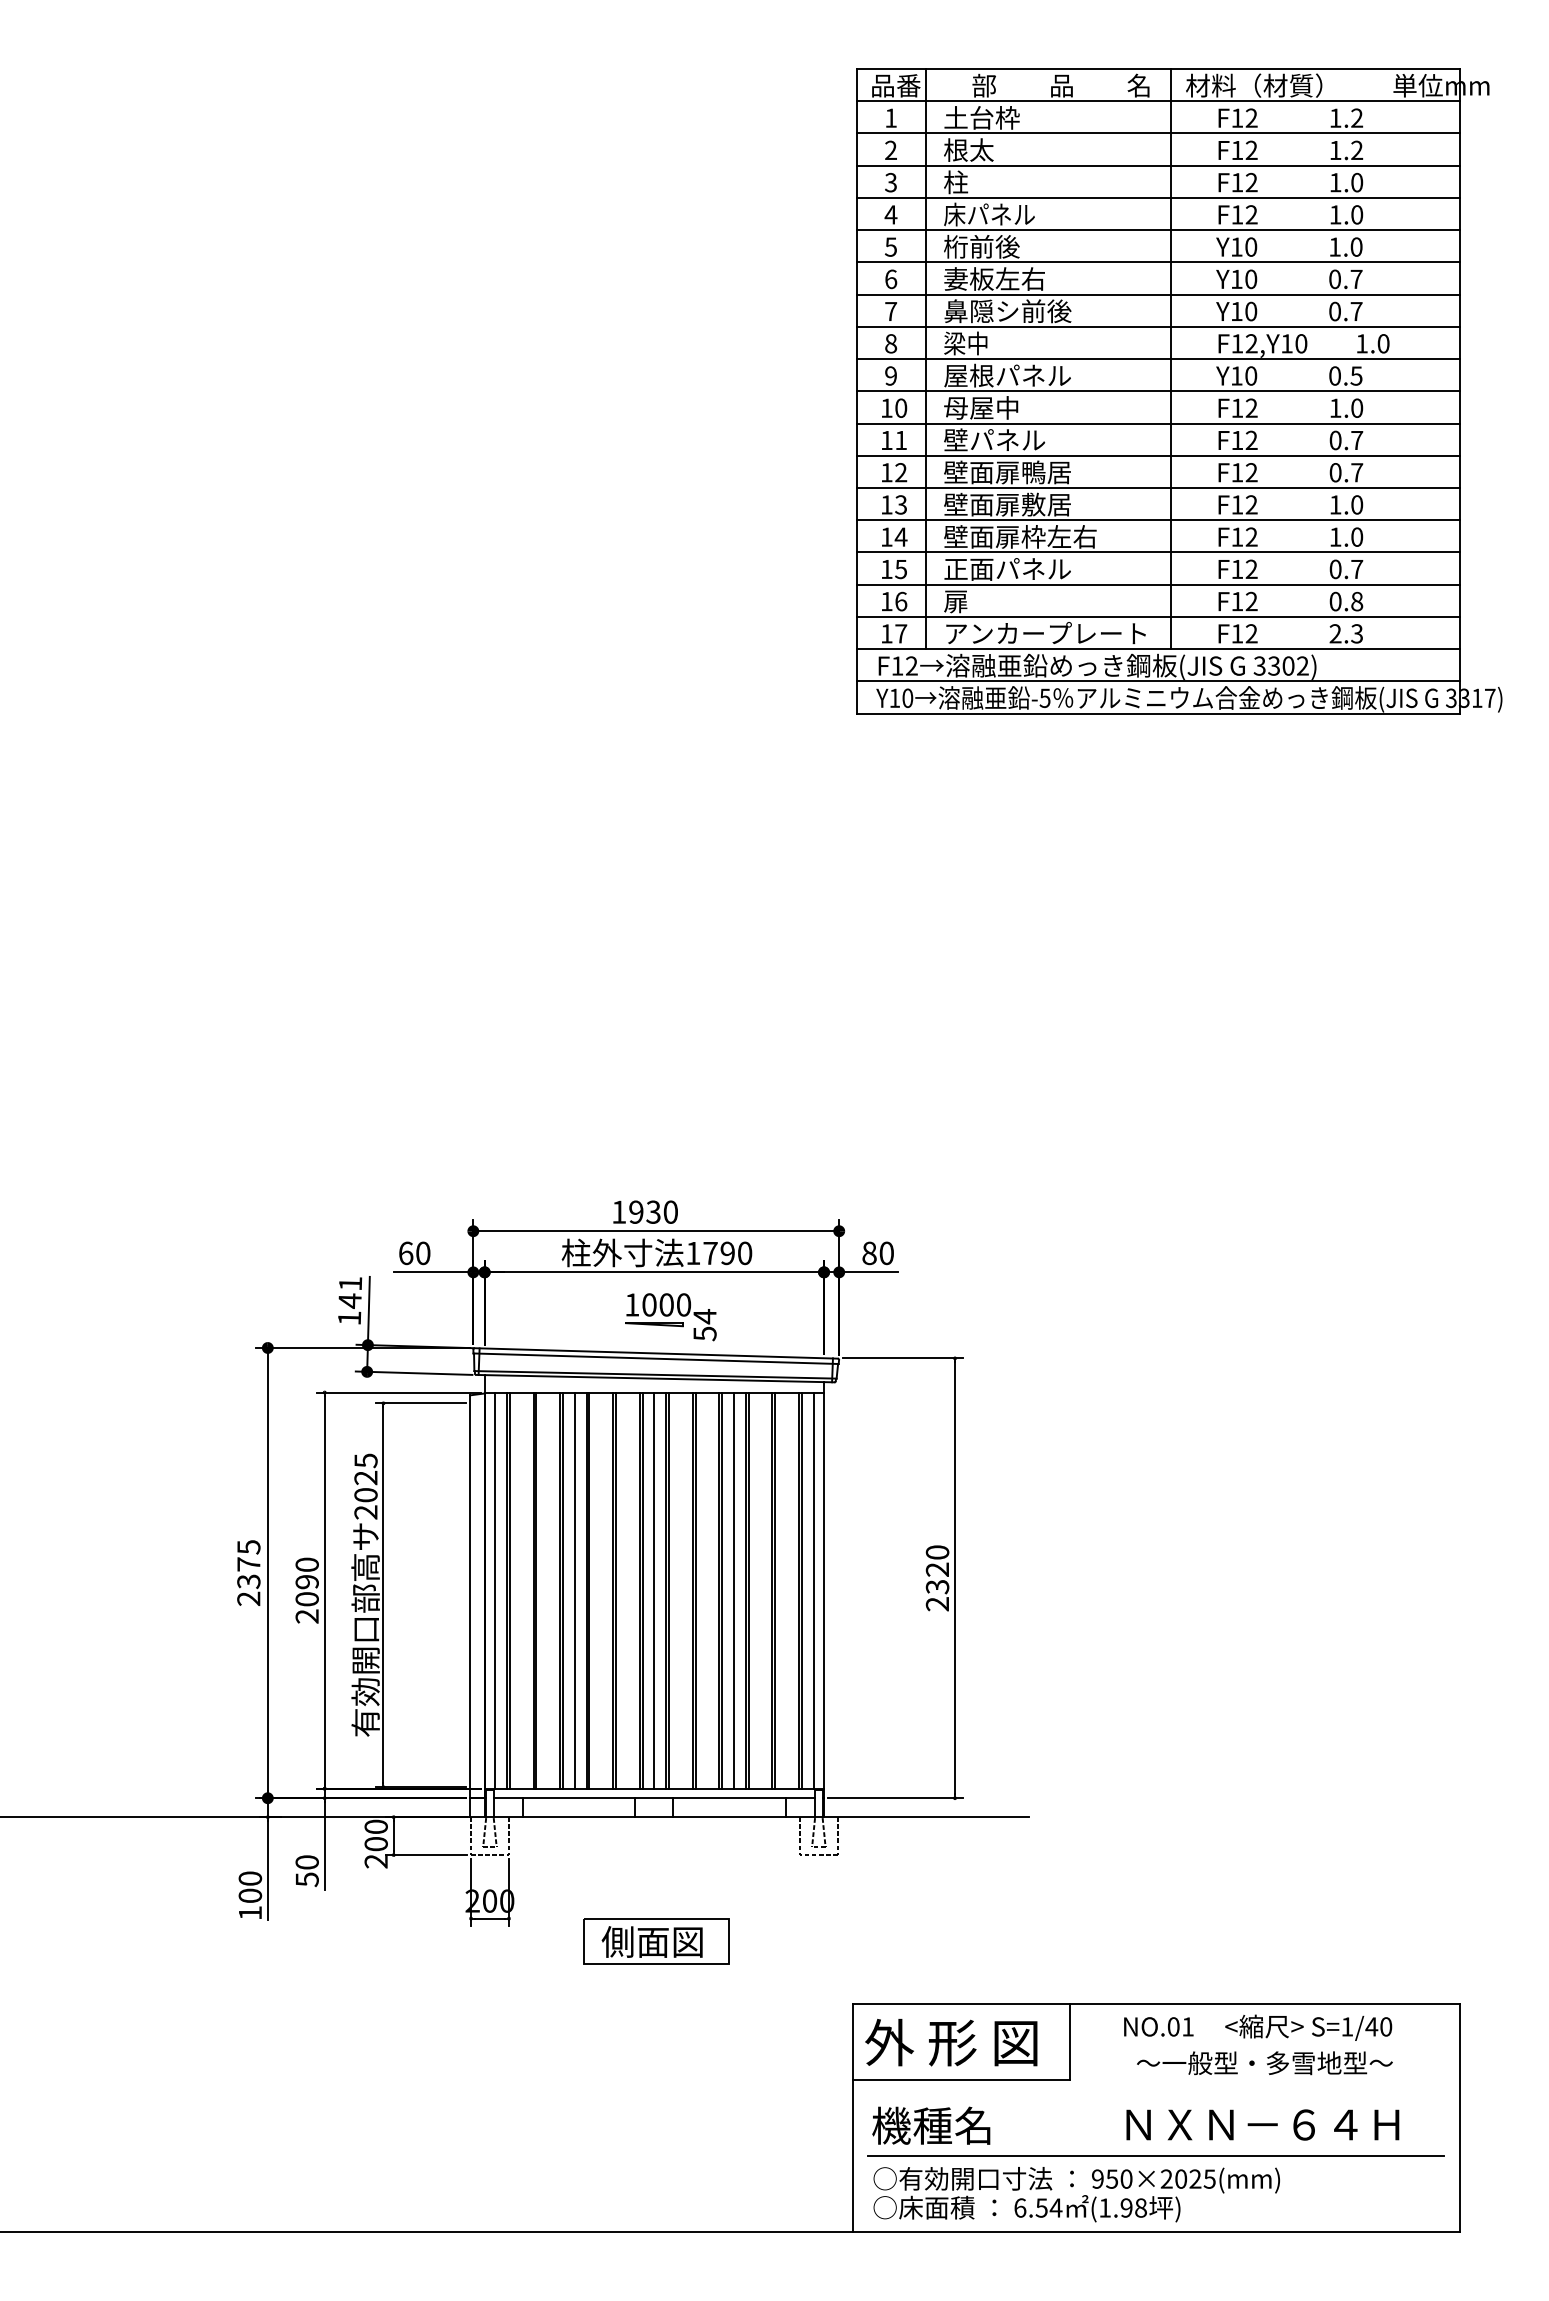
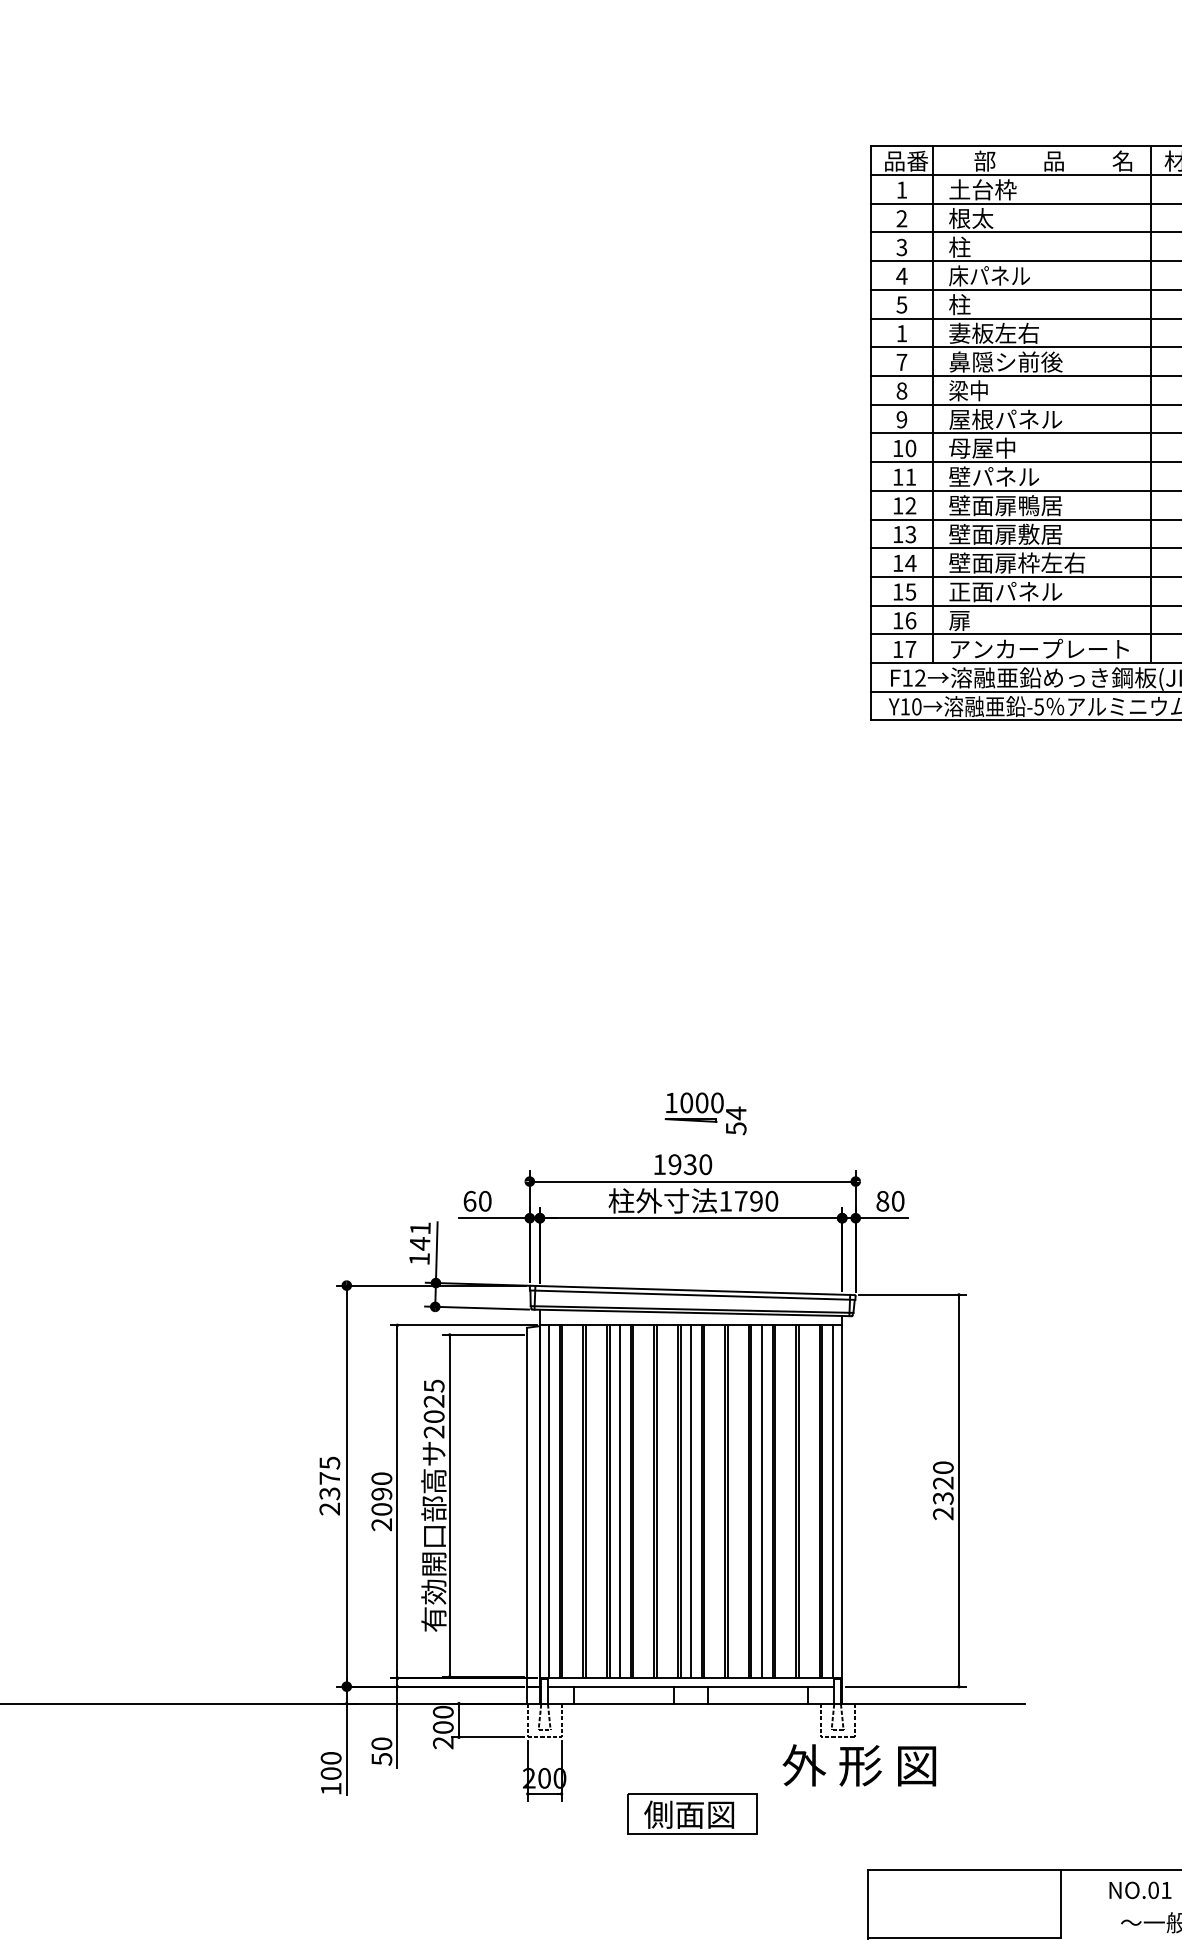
text: (981, 246) -> (982, 304), 桁前後 -> 柱
text: (891, 279) -> (902, 333), 6 -> 1
part: (670, 1317) -> (705, 1114), moved
text: (951, 2042) -> (859, 1765), moved

